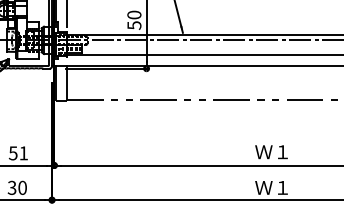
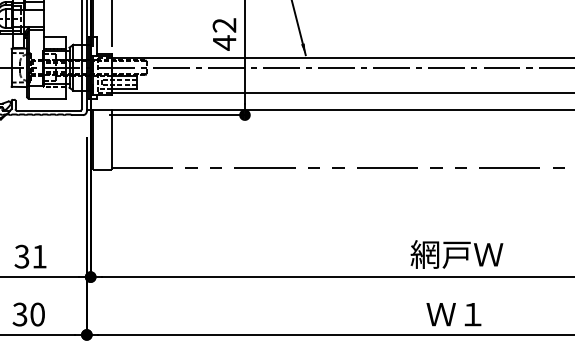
text: (134, 20) -> (224, 34), 50 -> 42
text: (272, 151) -> (455, 253), Ｗ１ -> 網戸Ｗ
text: (13, 152) -> (22, 255), 51 -> 31

